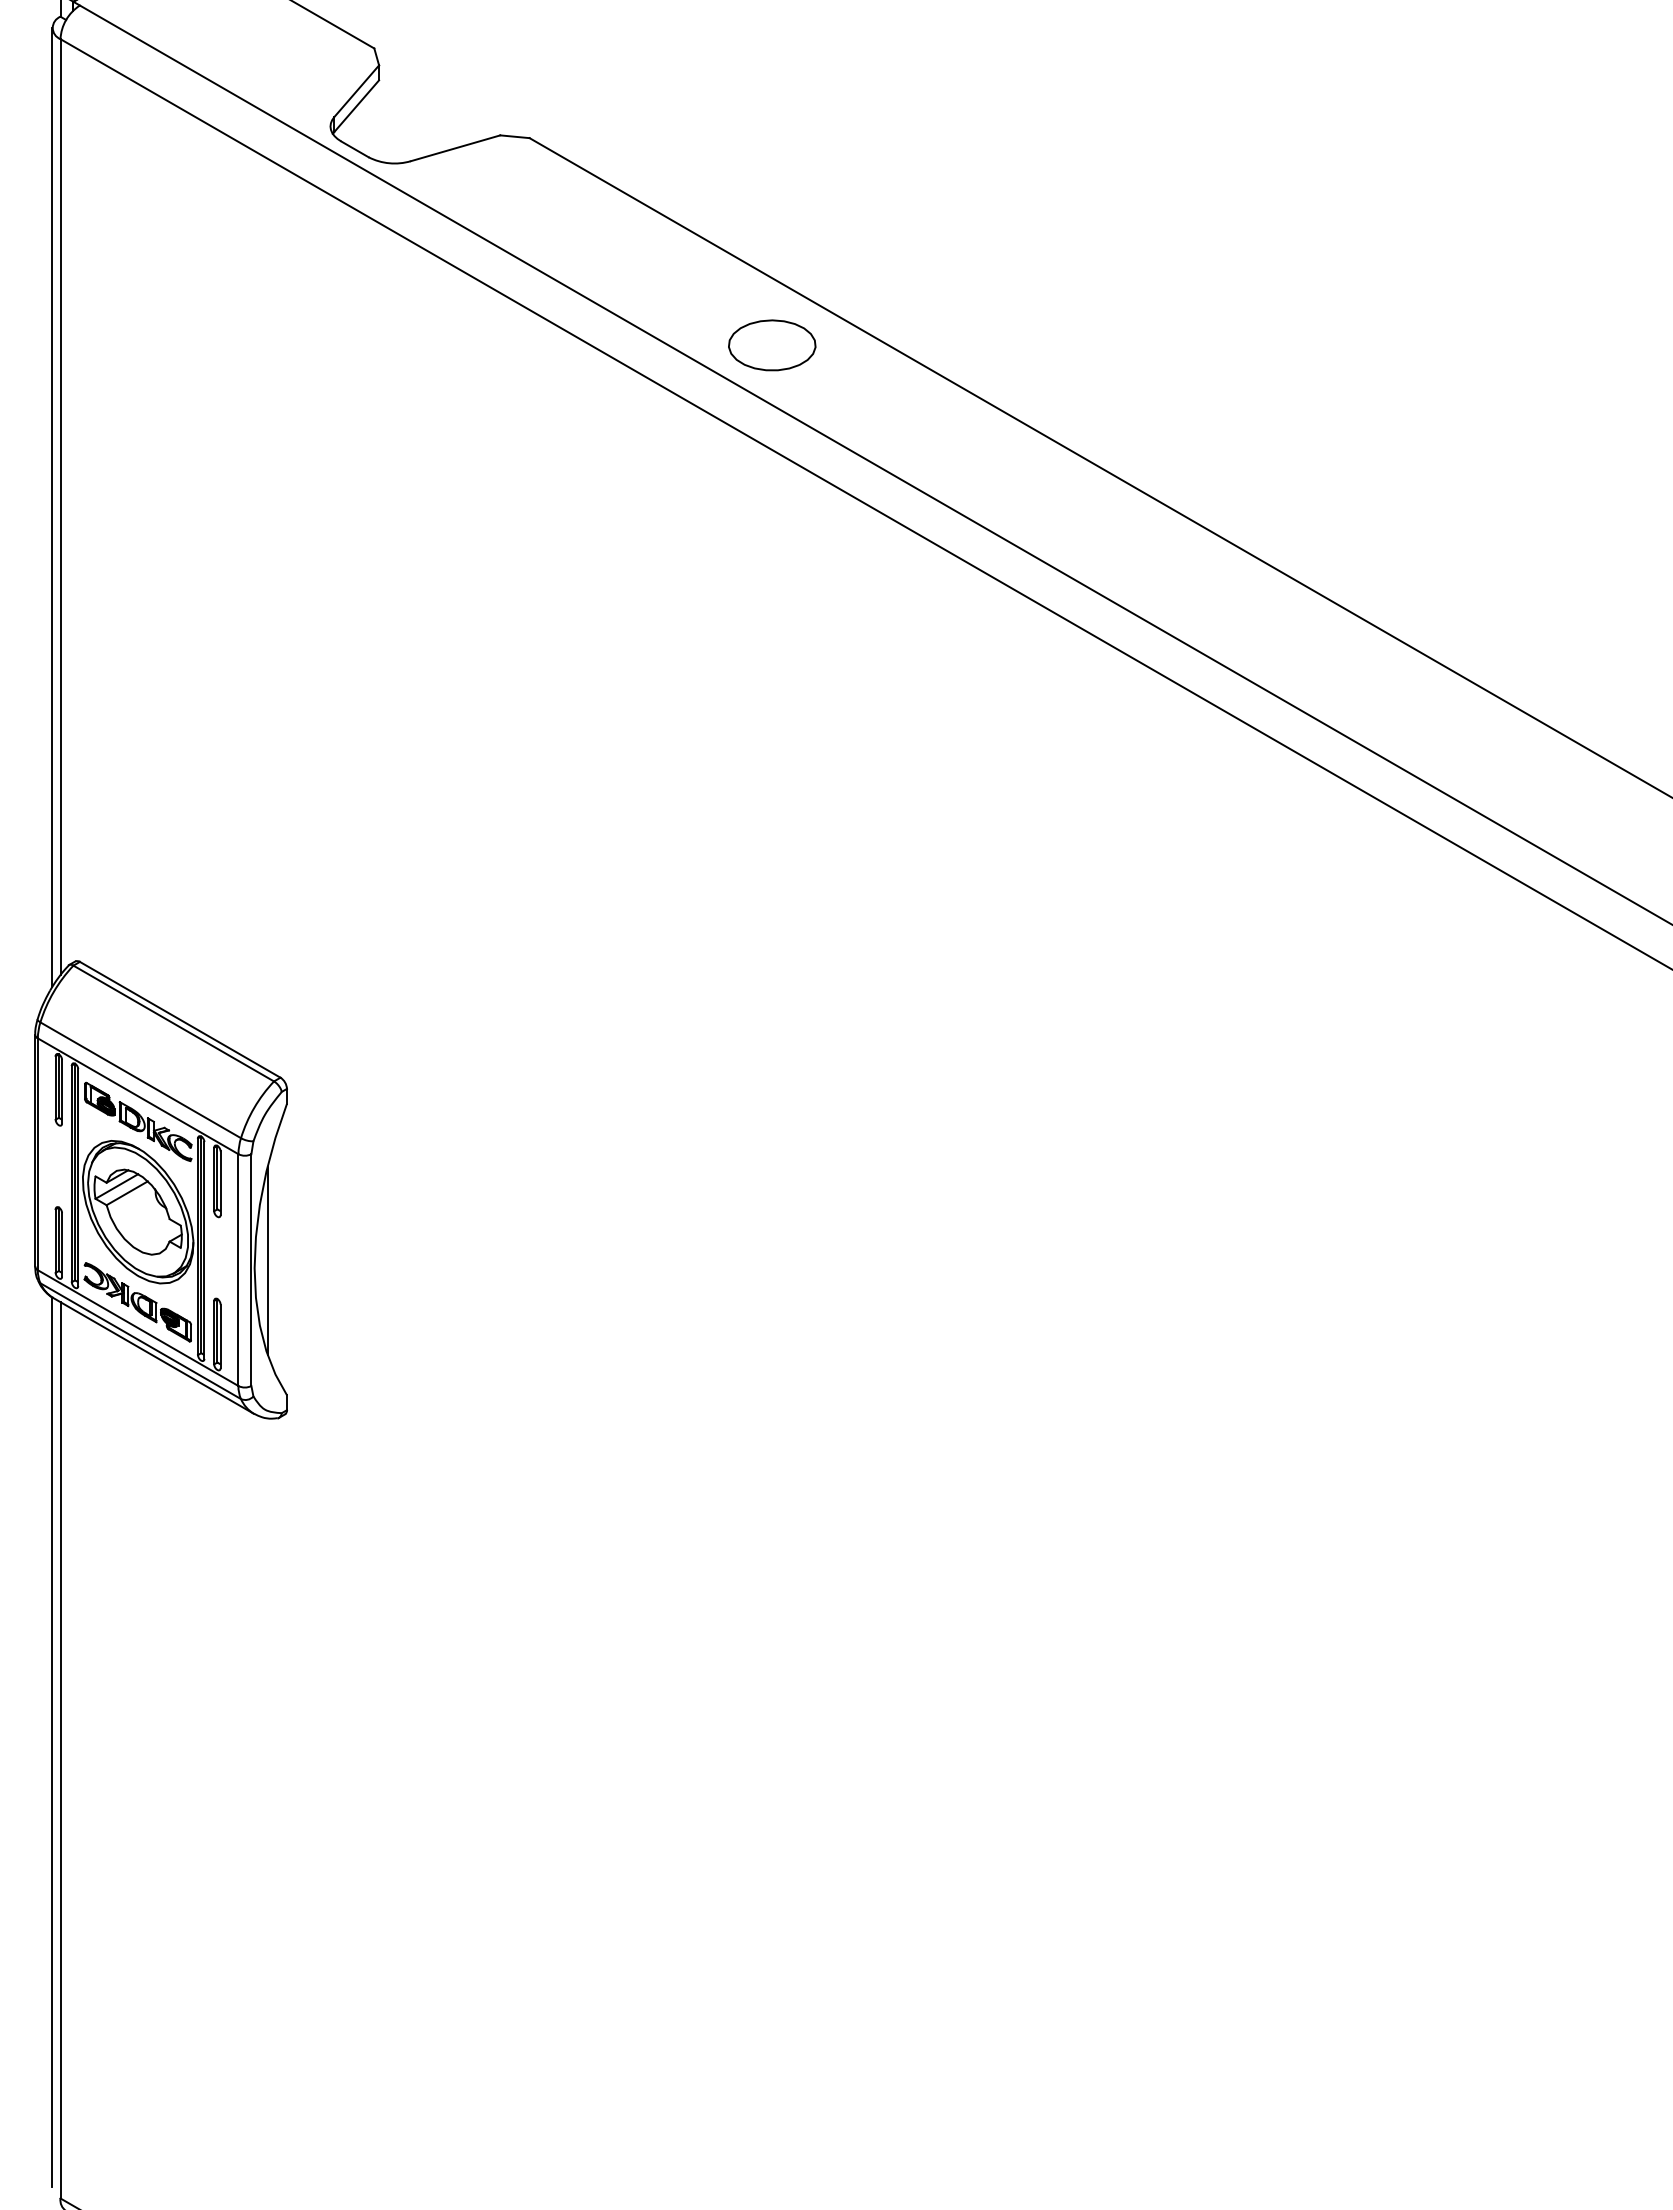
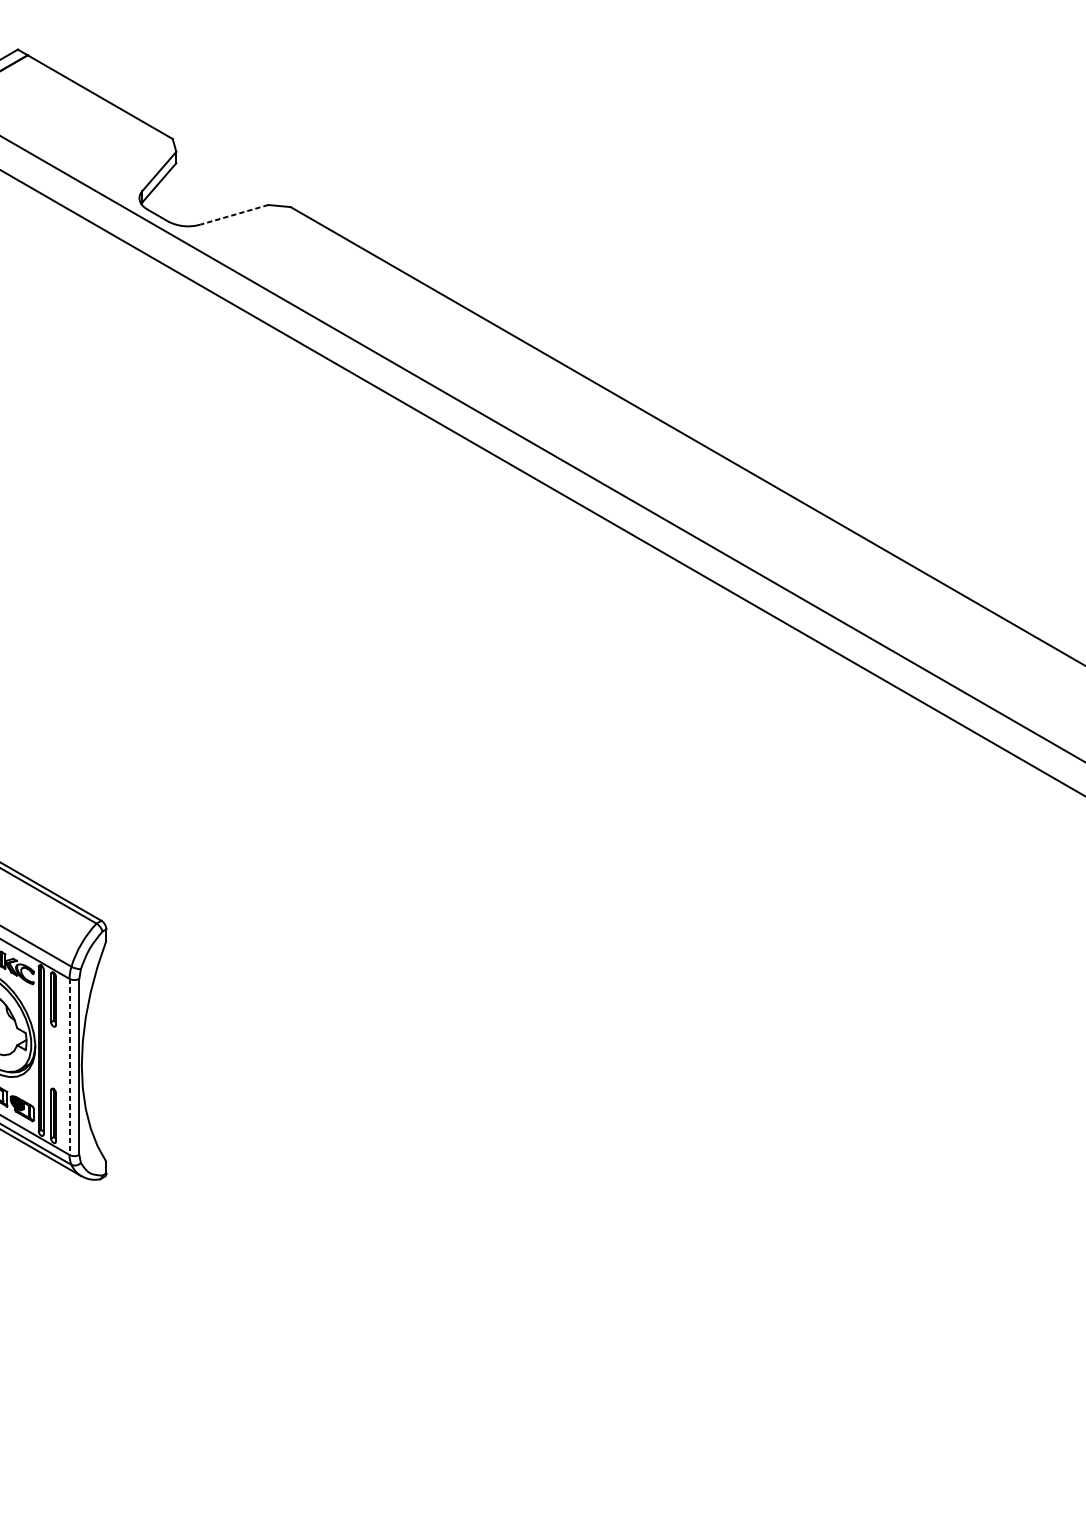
line: (455, 148) -> (234, 214), solid -> dashed
part: (772, 345) -> (475, 364), removed
line: (267, 1260) -> (91, 1059), removed
line: (238, 1270) -> (69, 1067), solid -> dashed

